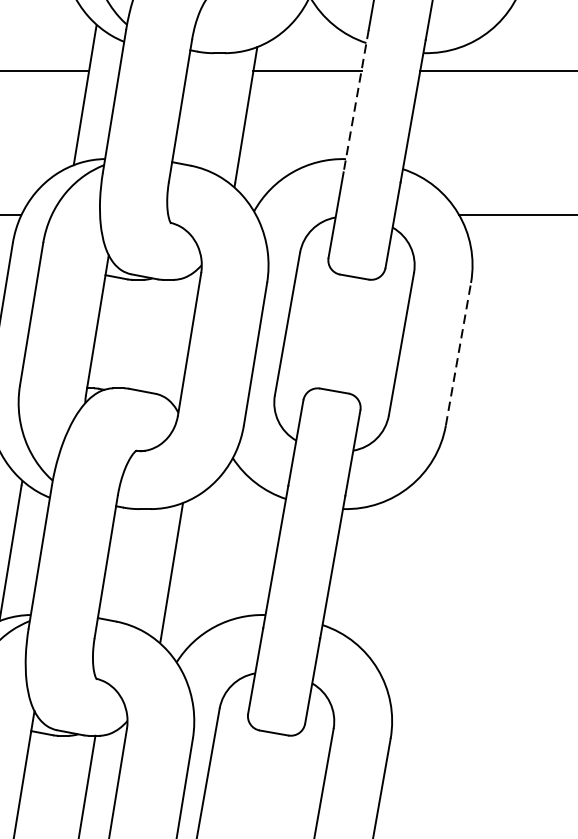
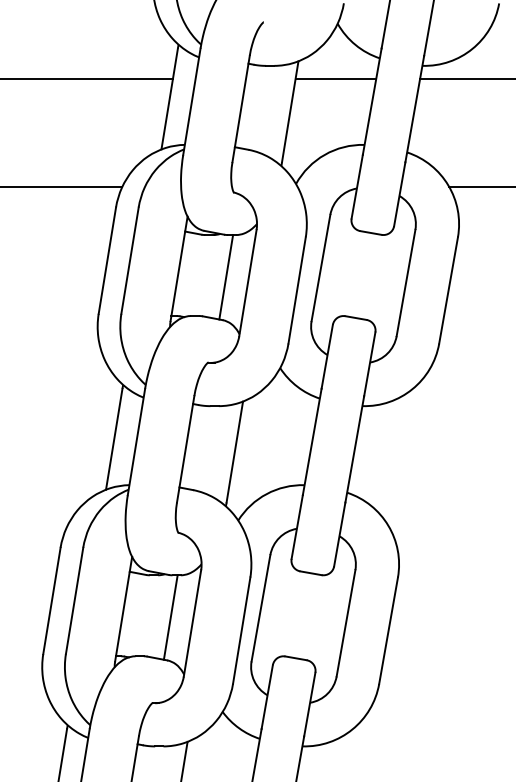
line: (356, 100) -> (372, 101), dashed -> solid
line: (160, 336) -> (226, 277), added
line: (458, 354) -> (448, 290), dashed -> solid

